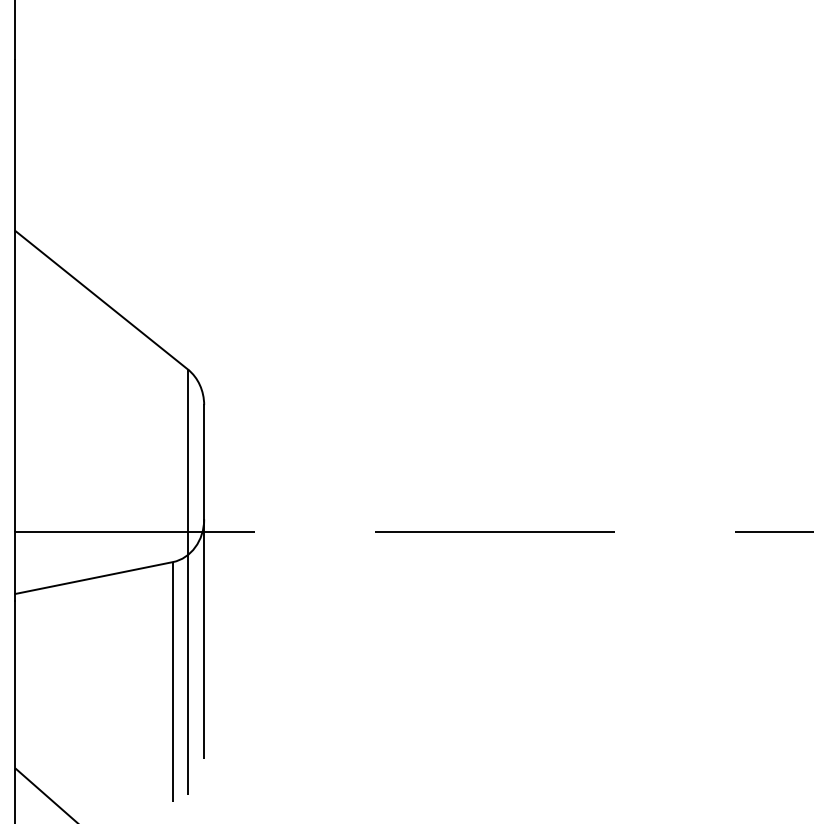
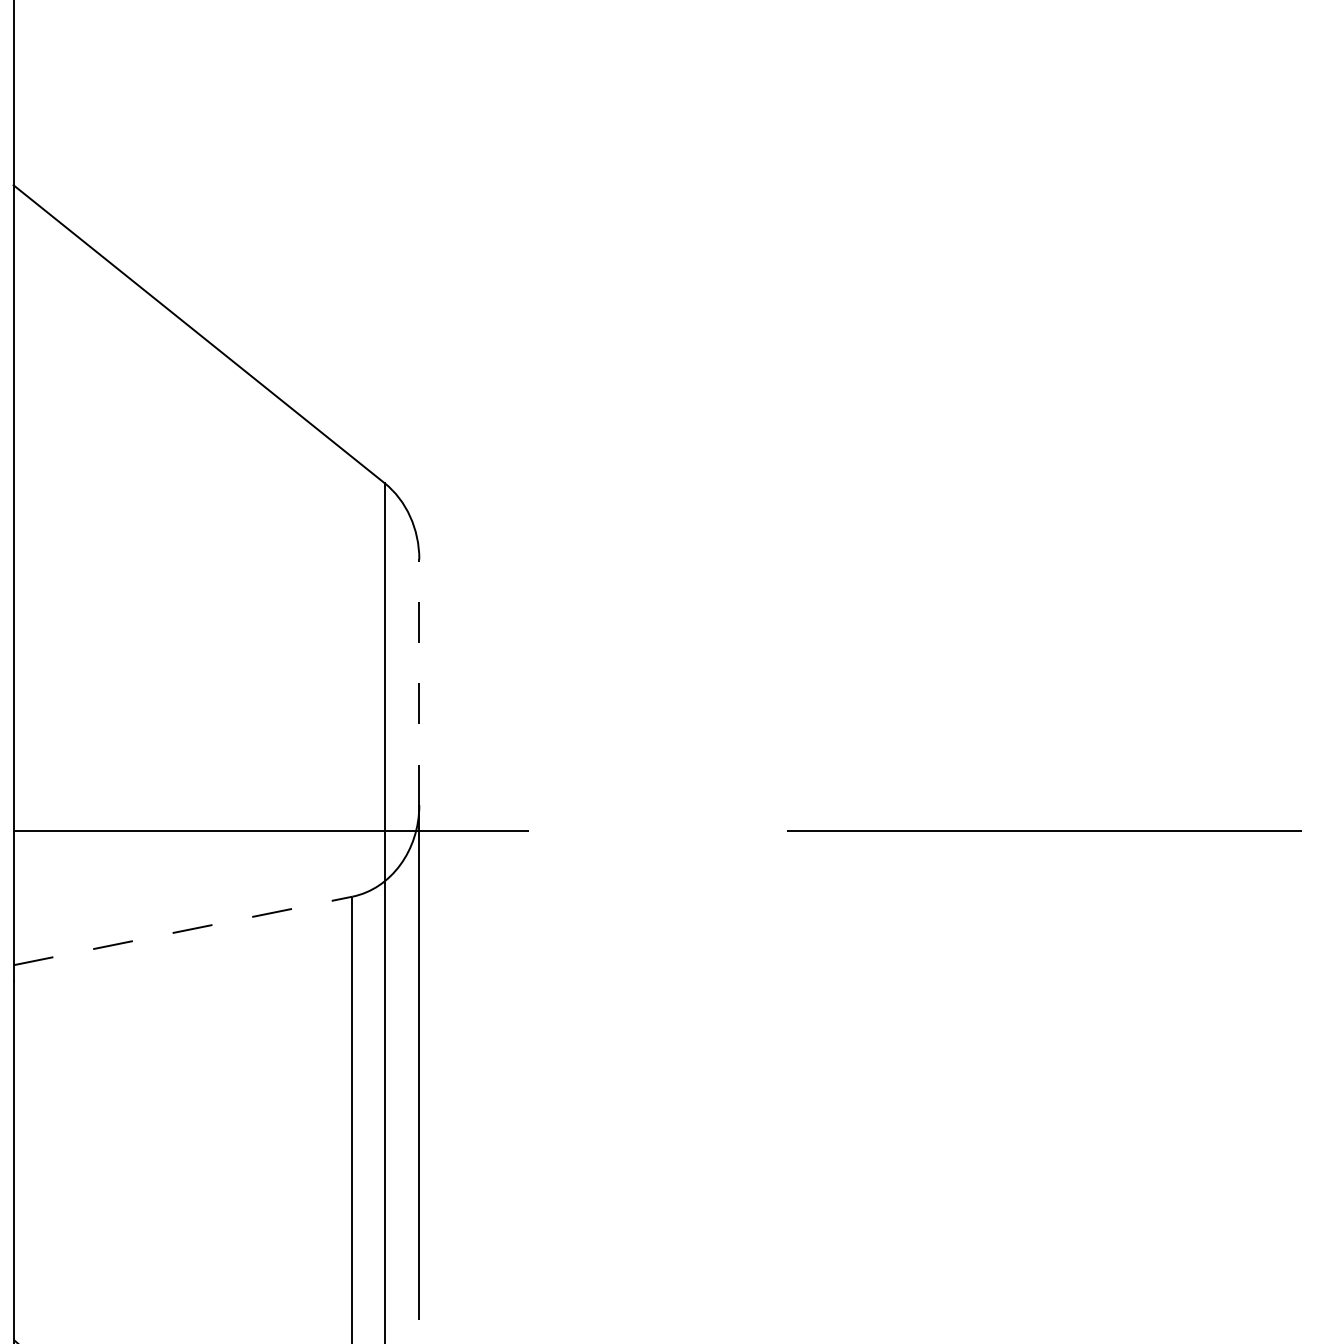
line: (204, 461) -> (420, 680), solid -> dashed
line: (94, 577) -> (183, 929), solid -> dashed

